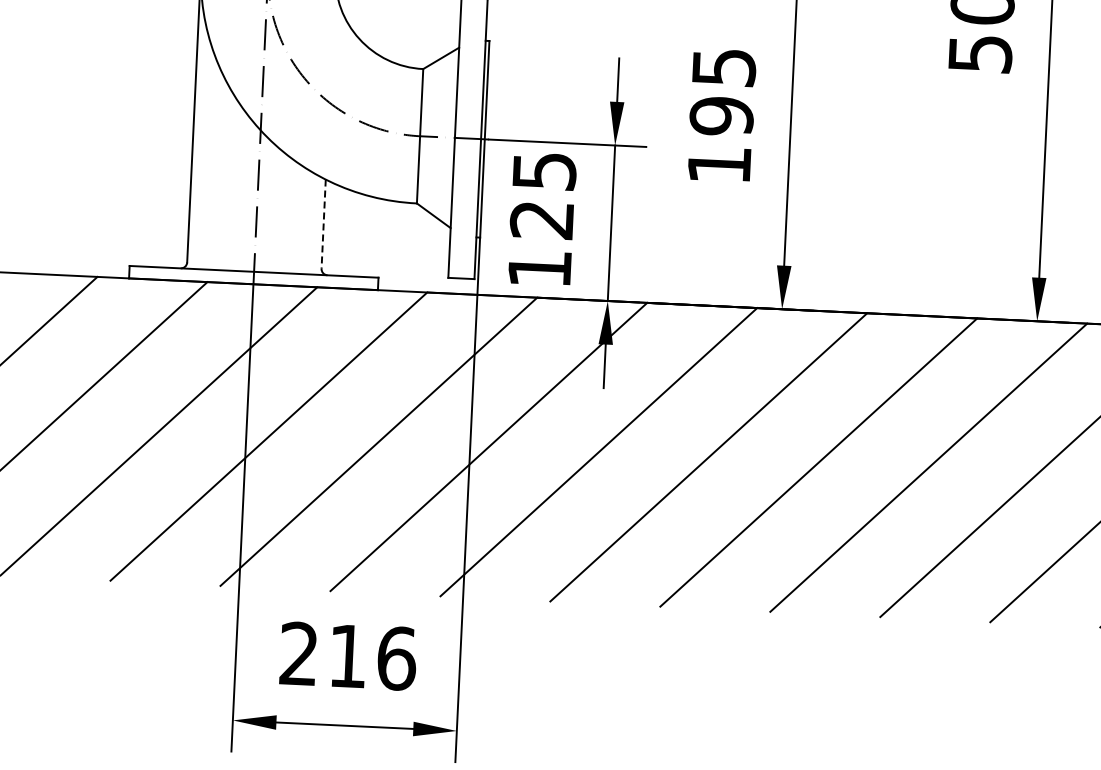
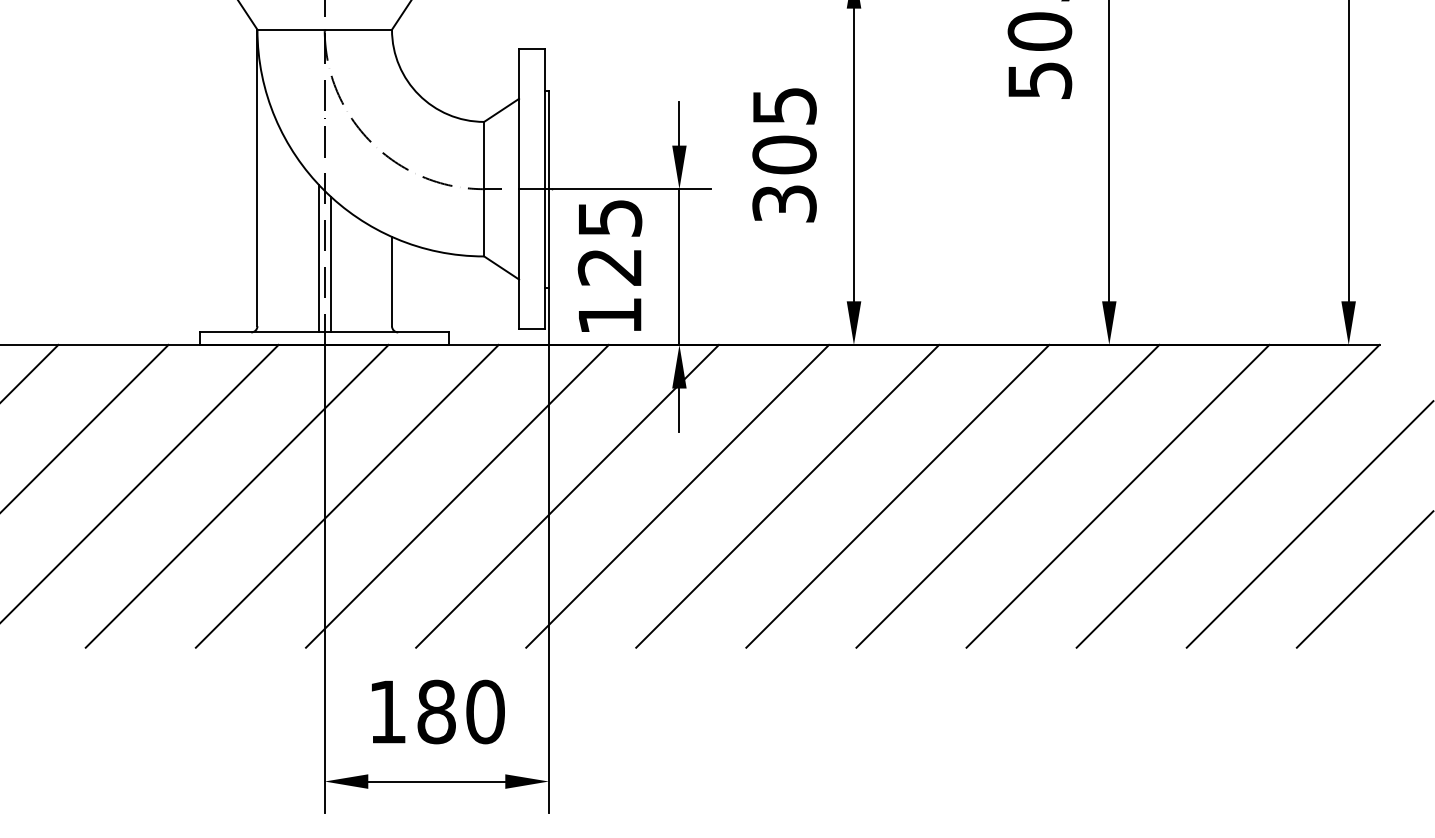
text: (720, 139) -> (784, 178), 195 -> 305
line: (251, 197) -> (318, 258), added
line: (263, 204) -> (330, 264), added
line: (324, 224) -> (392, 281), dashed -> solid
text: (348, 655) -> (437, 711), 216 -> 180

